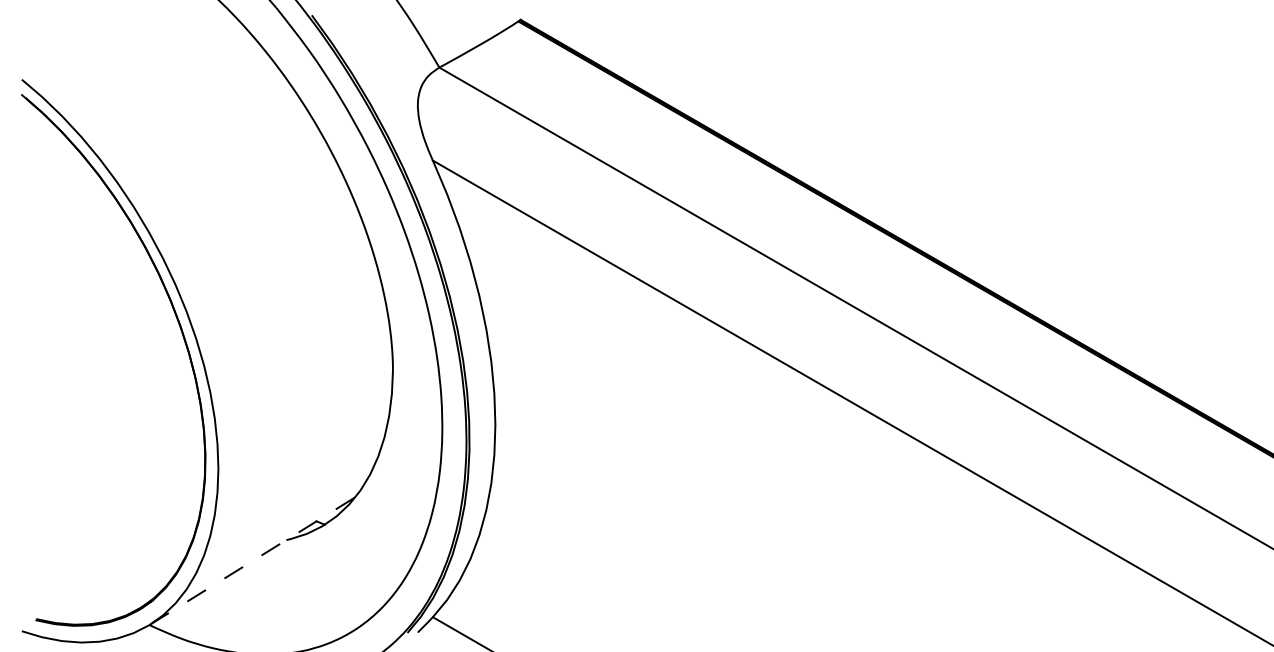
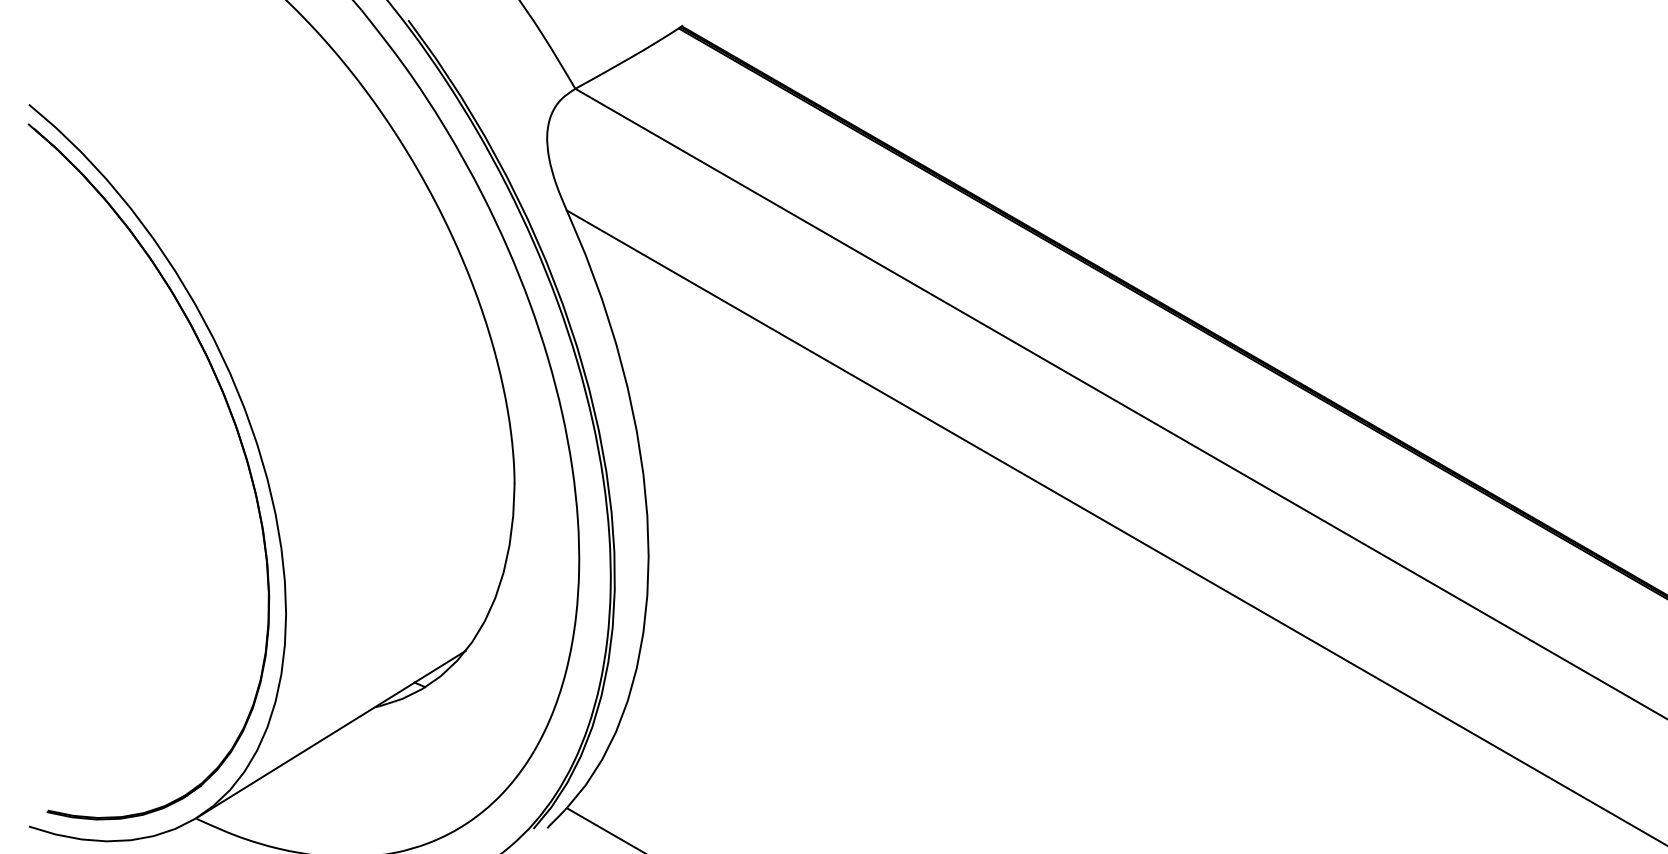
line: (253, 560) -> (331, 734), dashed -> solid

